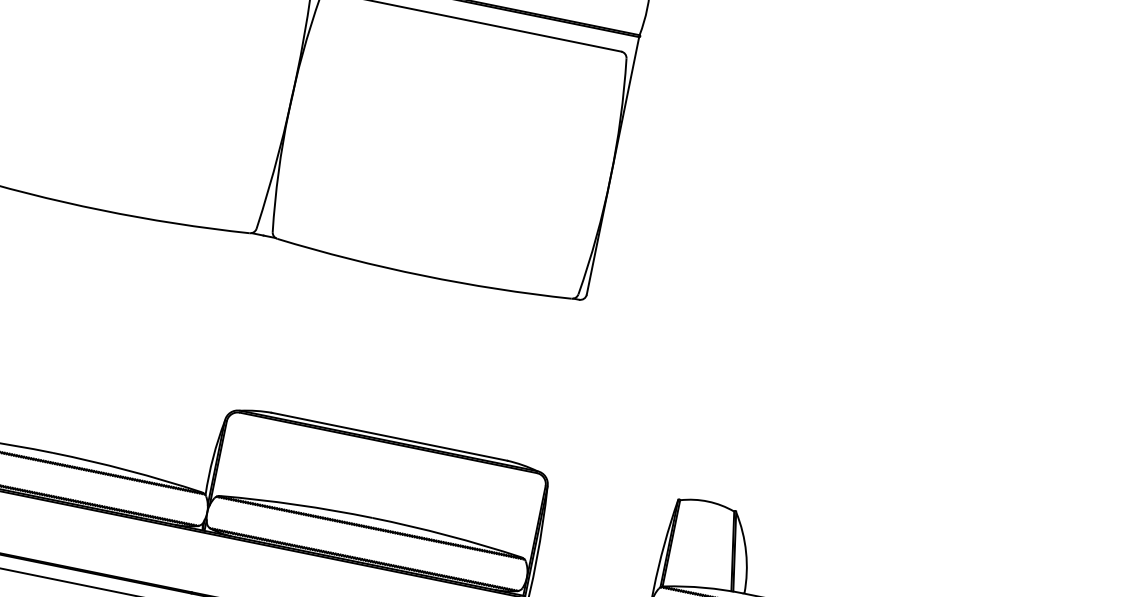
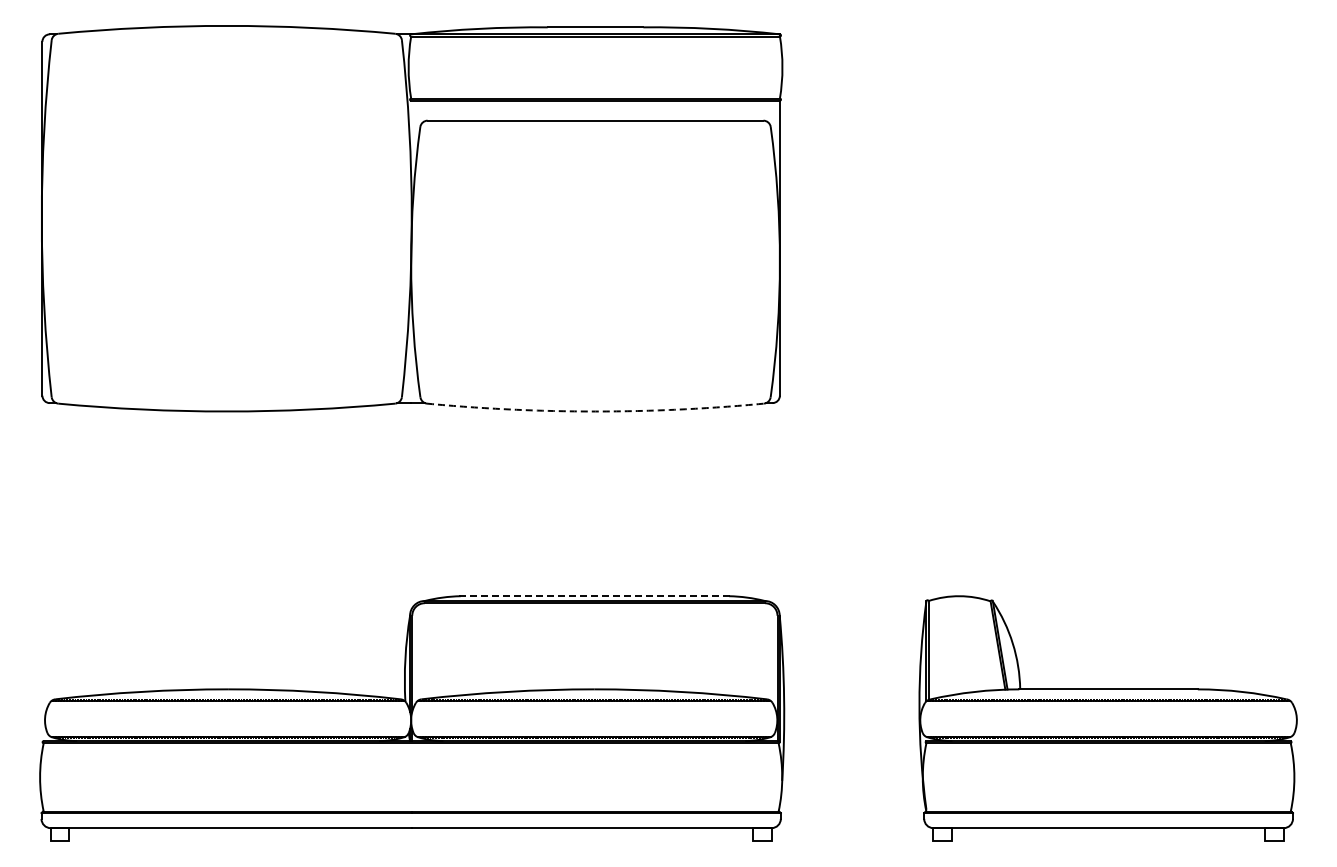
arc: (423, 275) -> (595, 411), solid -> dashed
line: (390, 437) -> (595, 596), solid -> dashed

